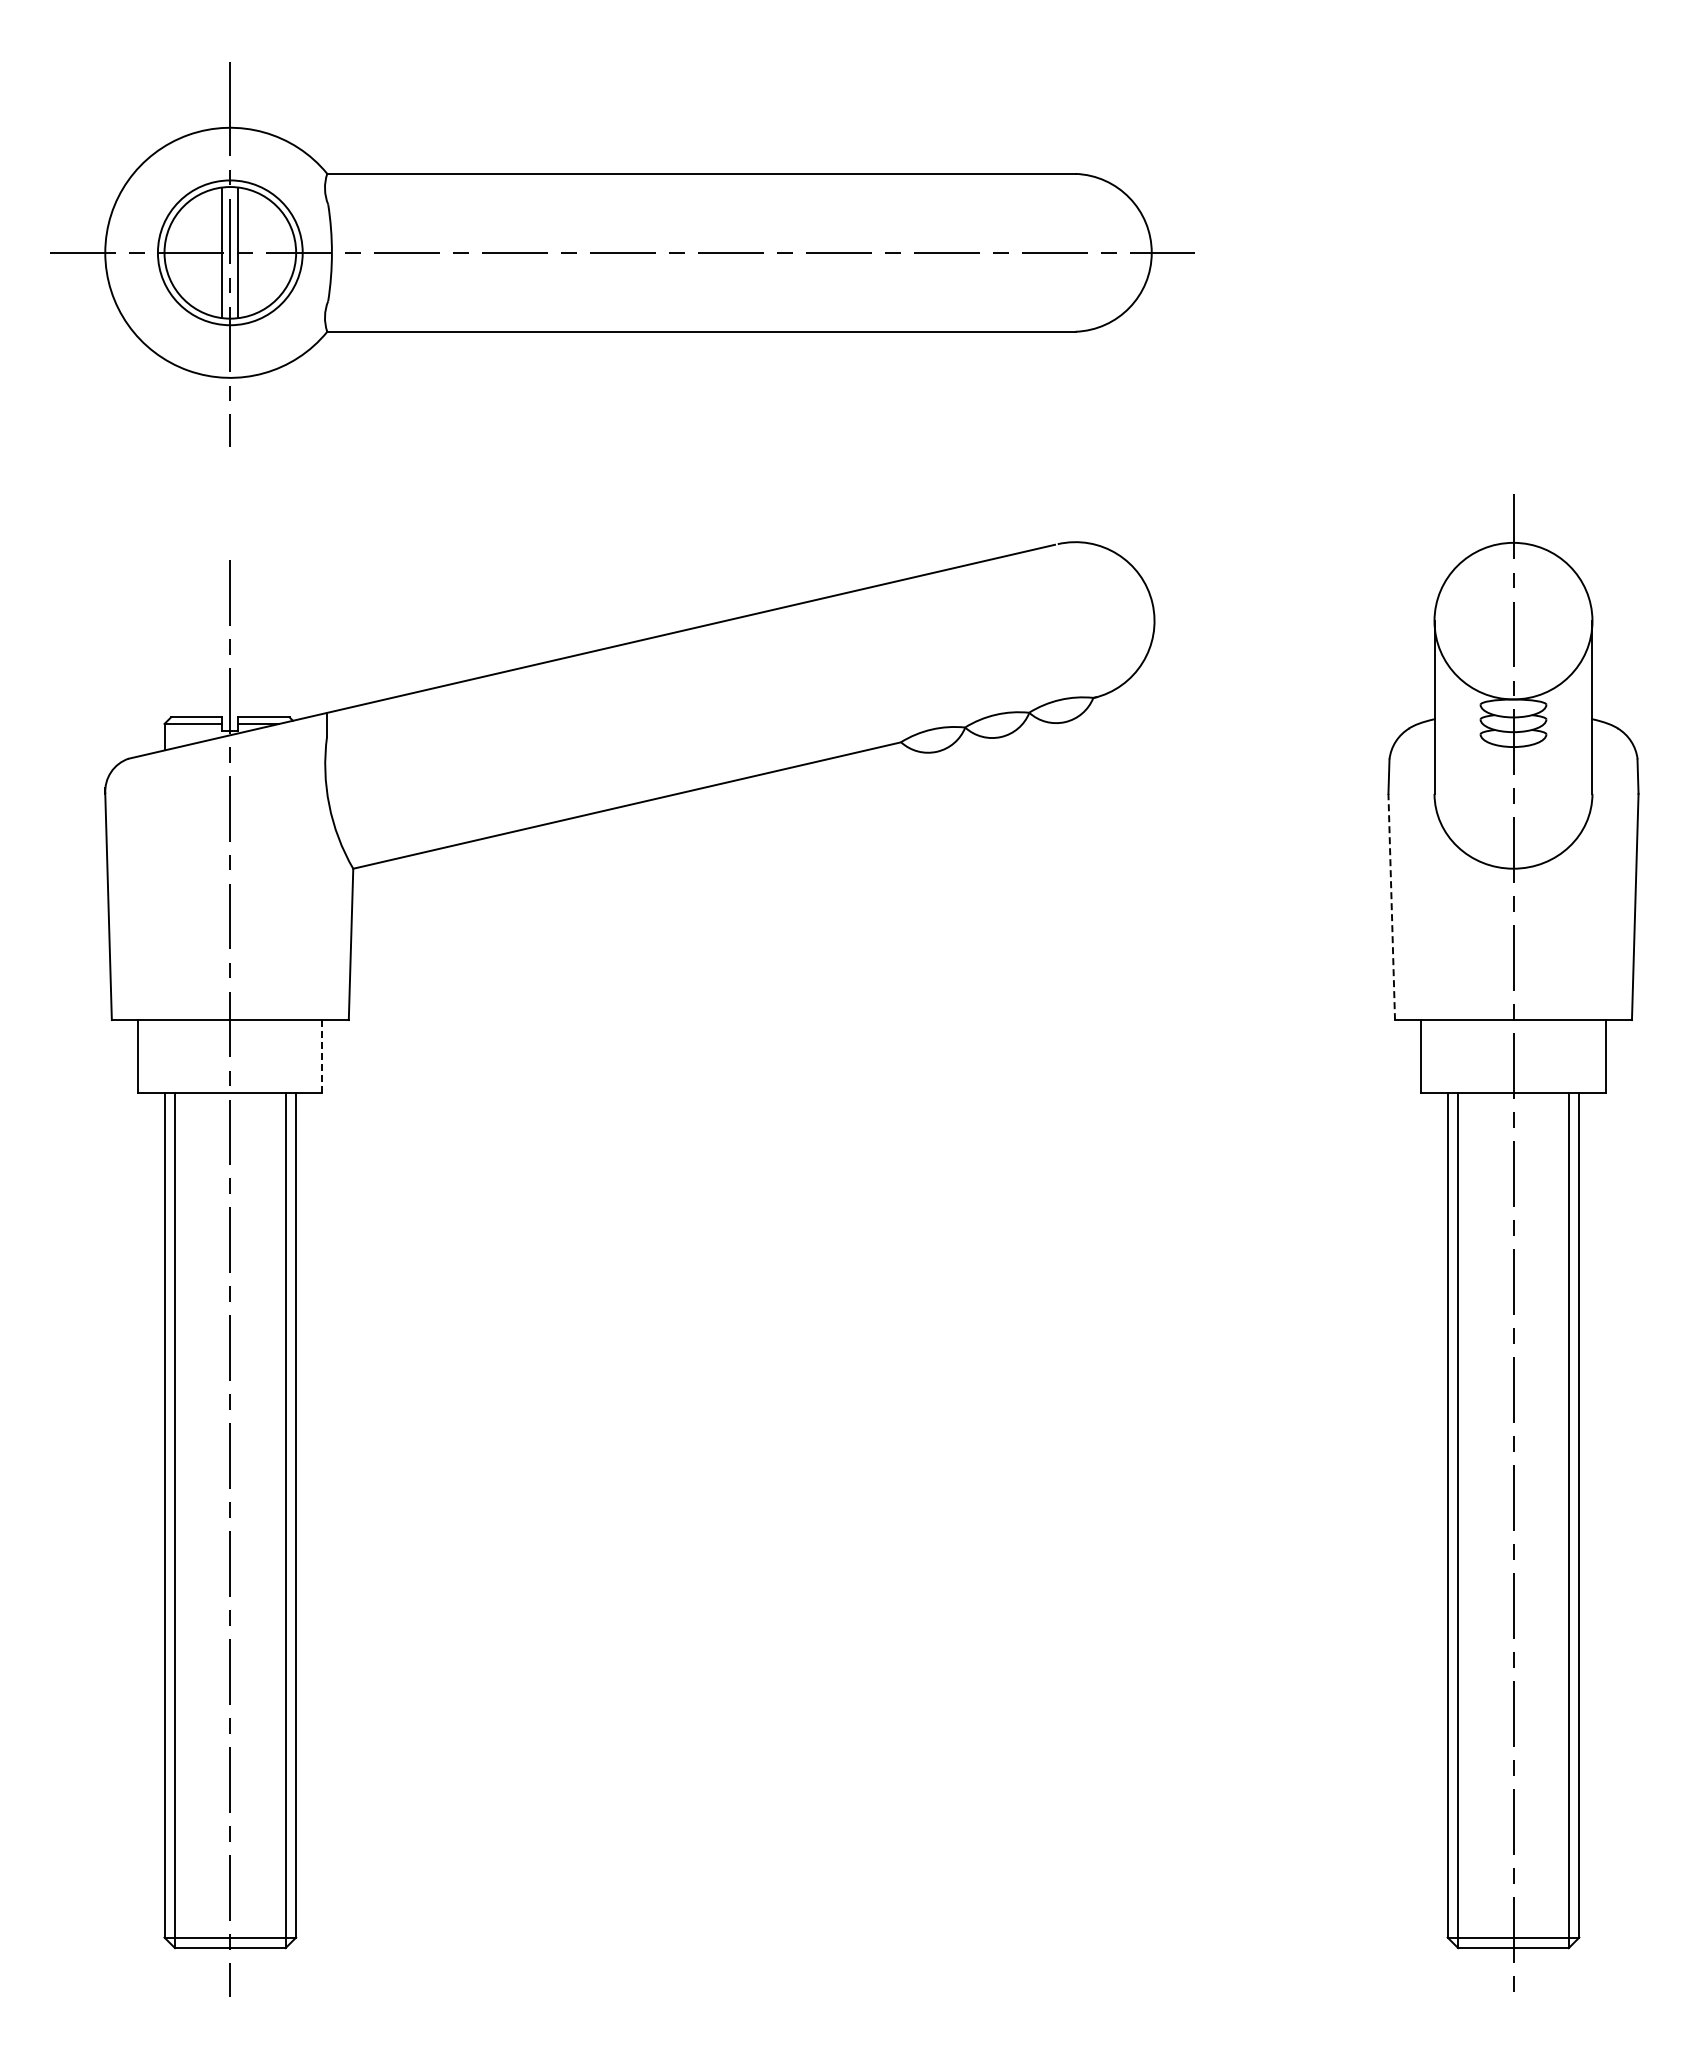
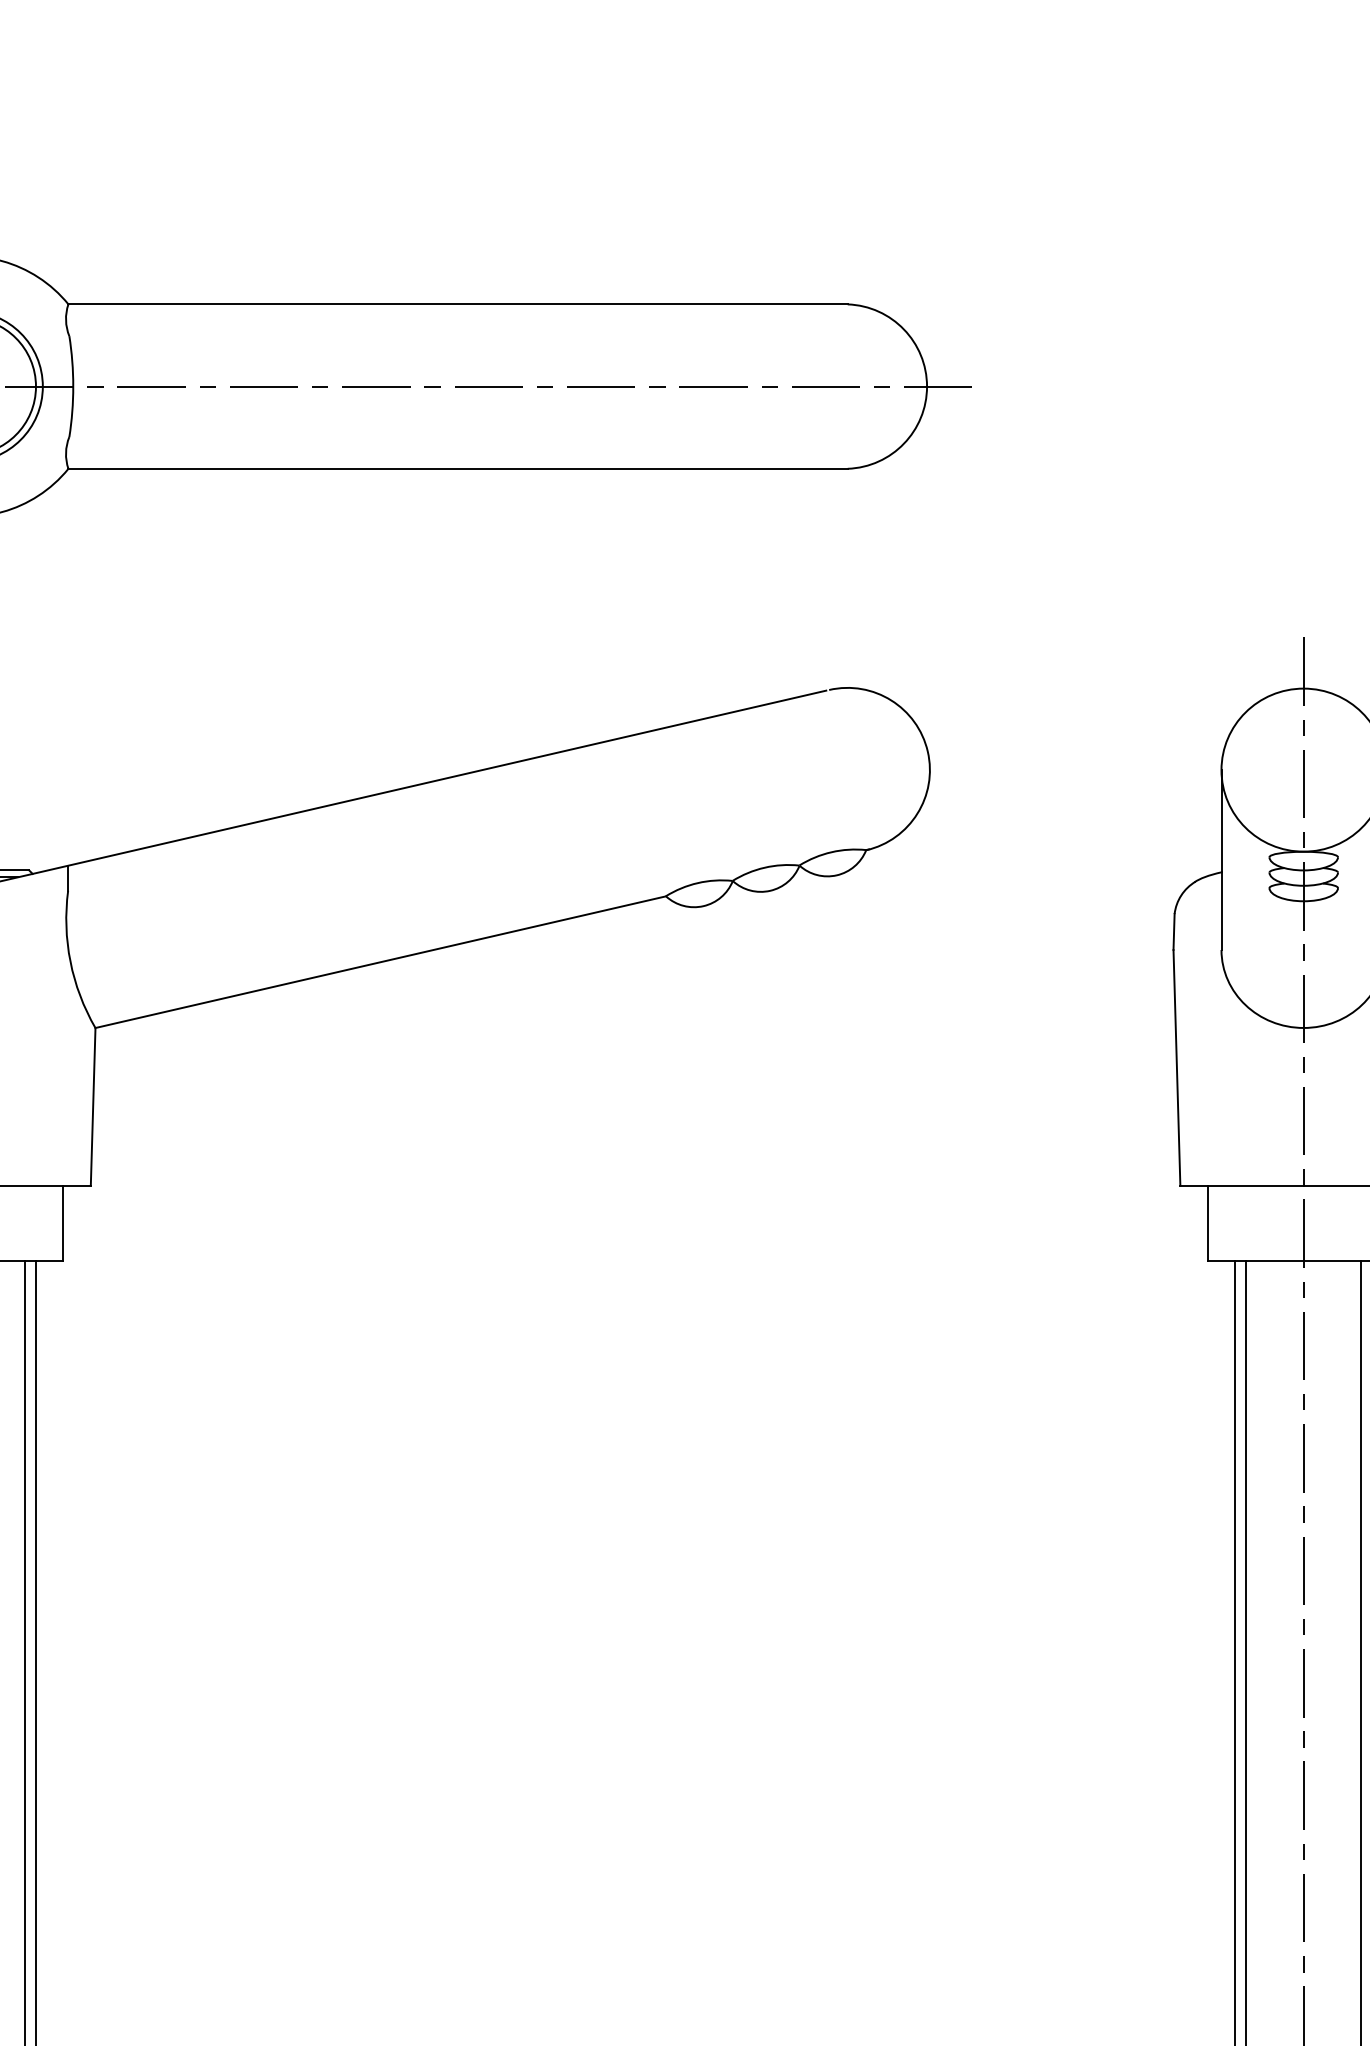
line: (1391, 906) -> (1176, 1067), dashed -> solid
line: (322, 1055) -> (63, 1222), dashed -> solid

